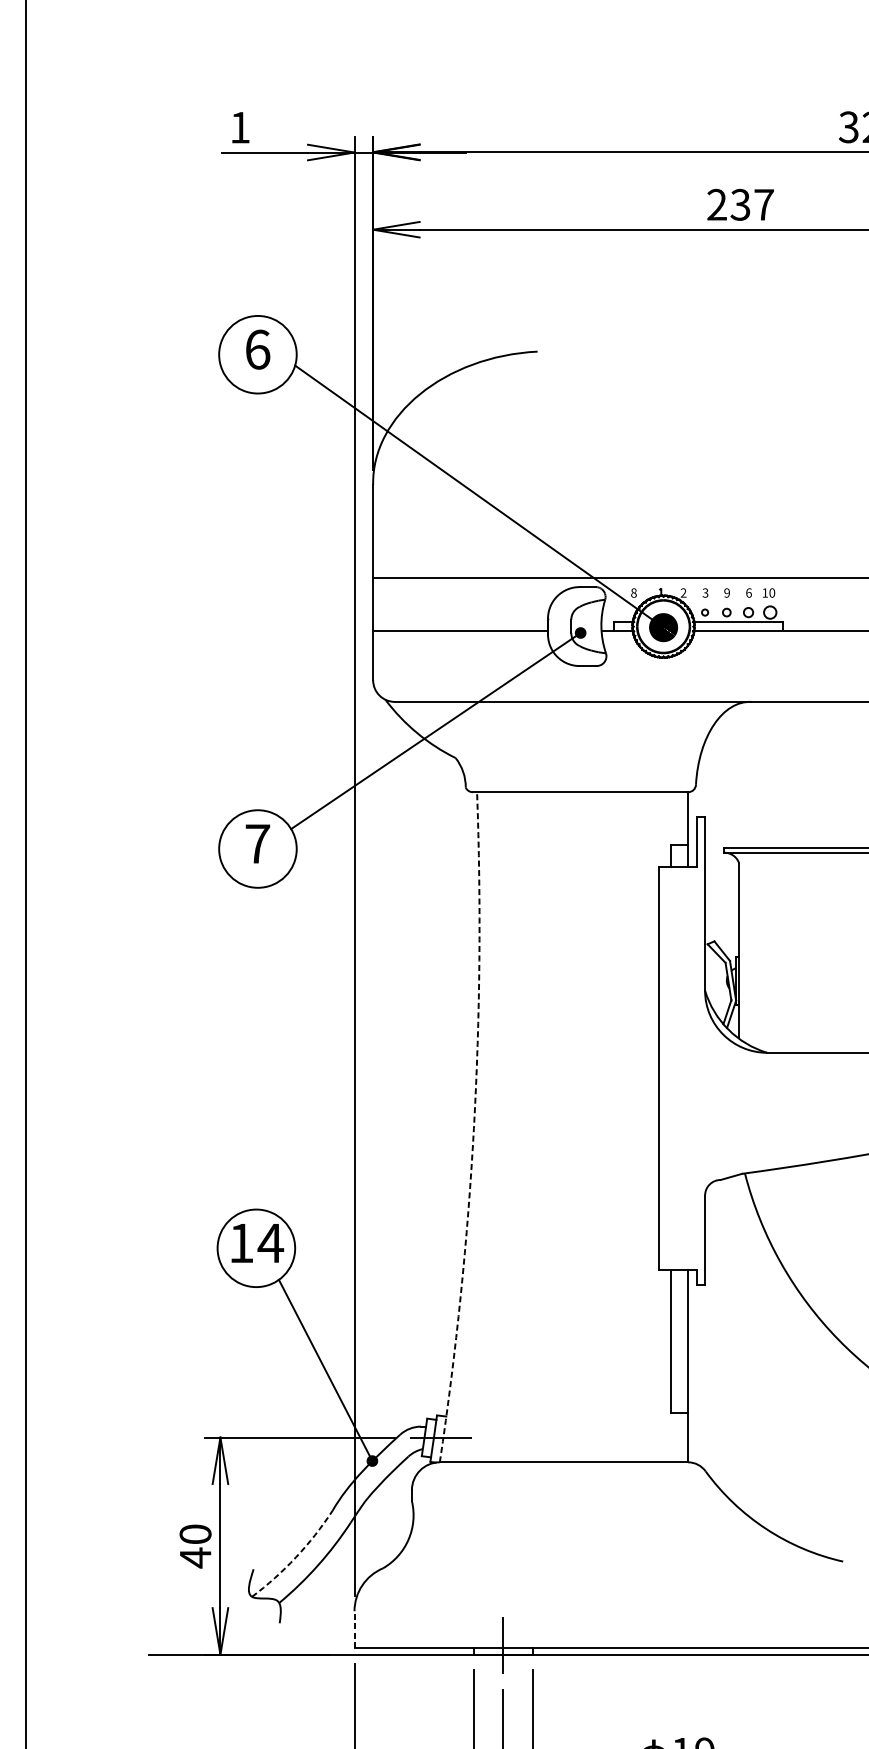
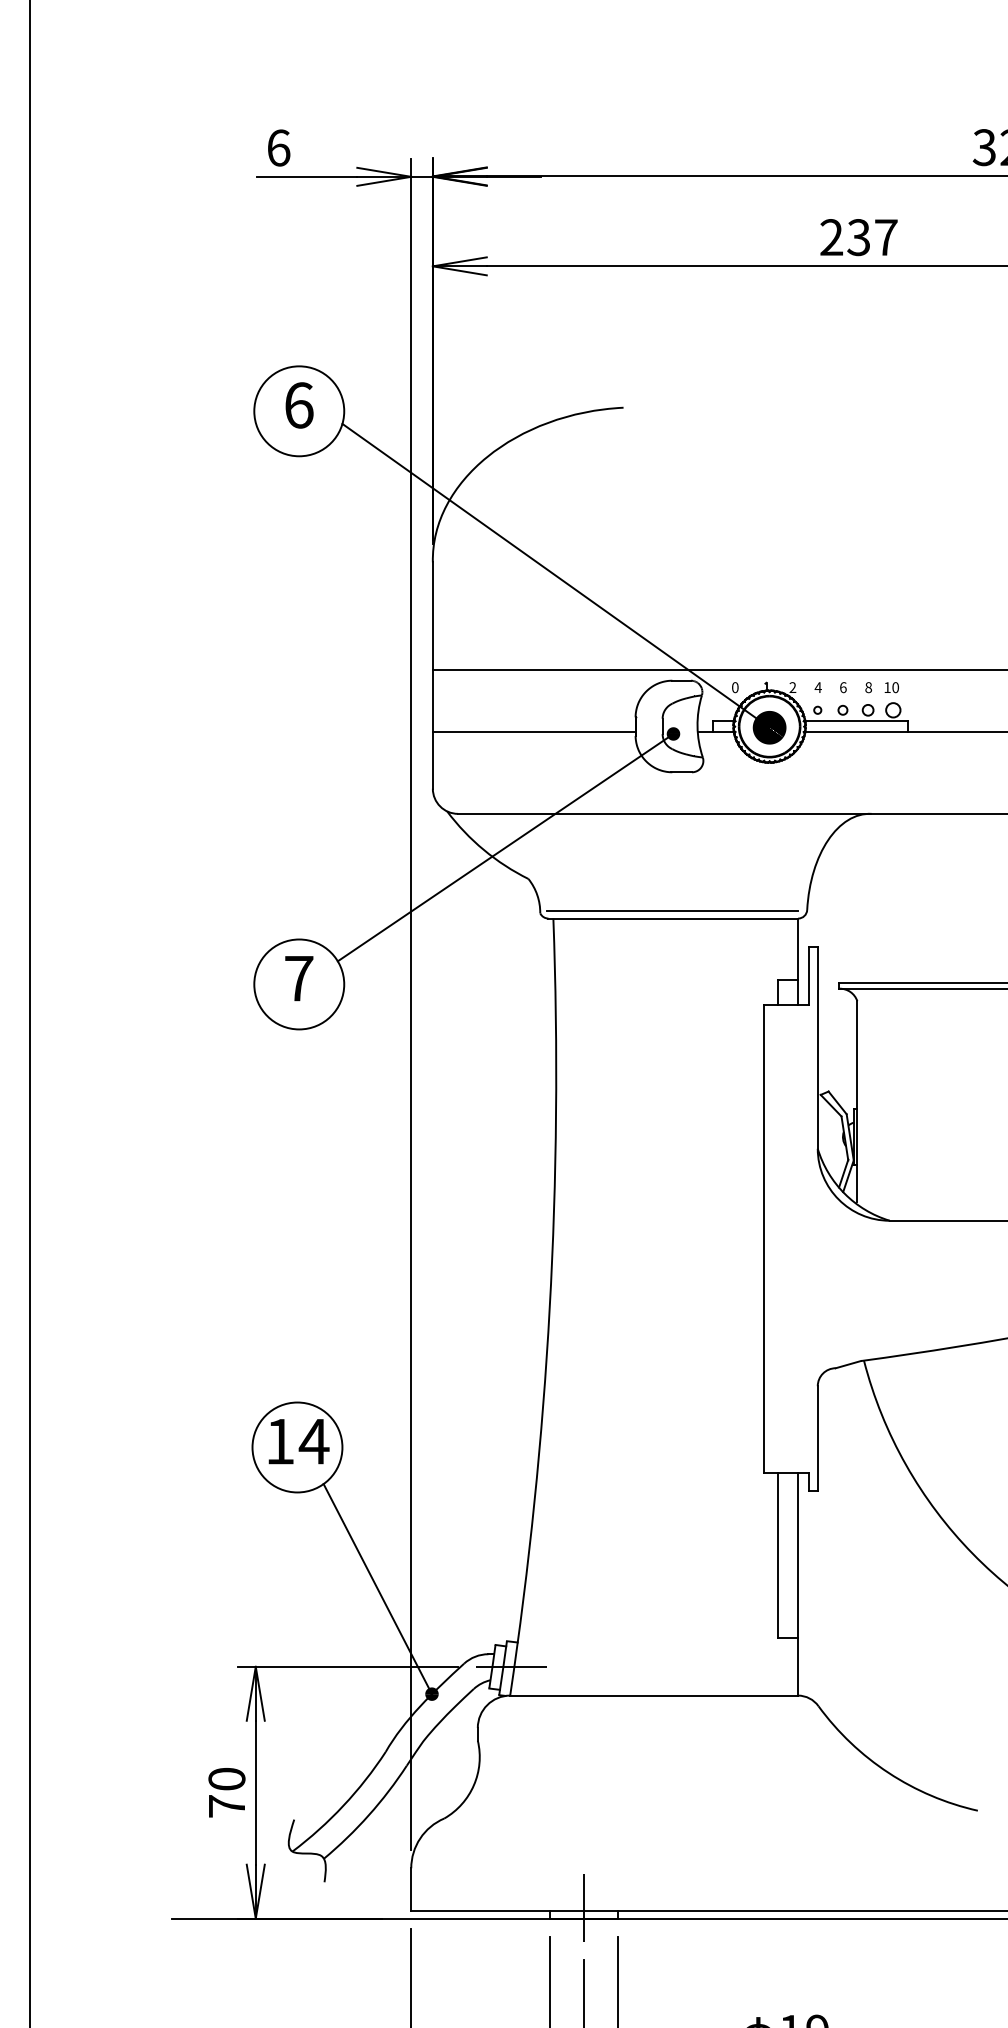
text: (240, 127) -> (279, 147), 1 -> 6
text: (634, 592) -> (735, 687), 8 -> 0
text: (704, 592) -> (817, 687), 3 -> 4
text: (727, 592) -> (843, 687), 9 -> 6
text: (748, 592) -> (868, 687), 6 -> 8
line: (579, 786) -> (672, 911), added
arc: (473, 1128) -> (549, 1308), dashed -> solid
text: (195, 1557) -> (226, 1806), 40 -> 70
arc: (296, 1557) -> (343, 1805), dashed -> solid
line: (354, 1629) -> (411, 1889), dashed -> solid

